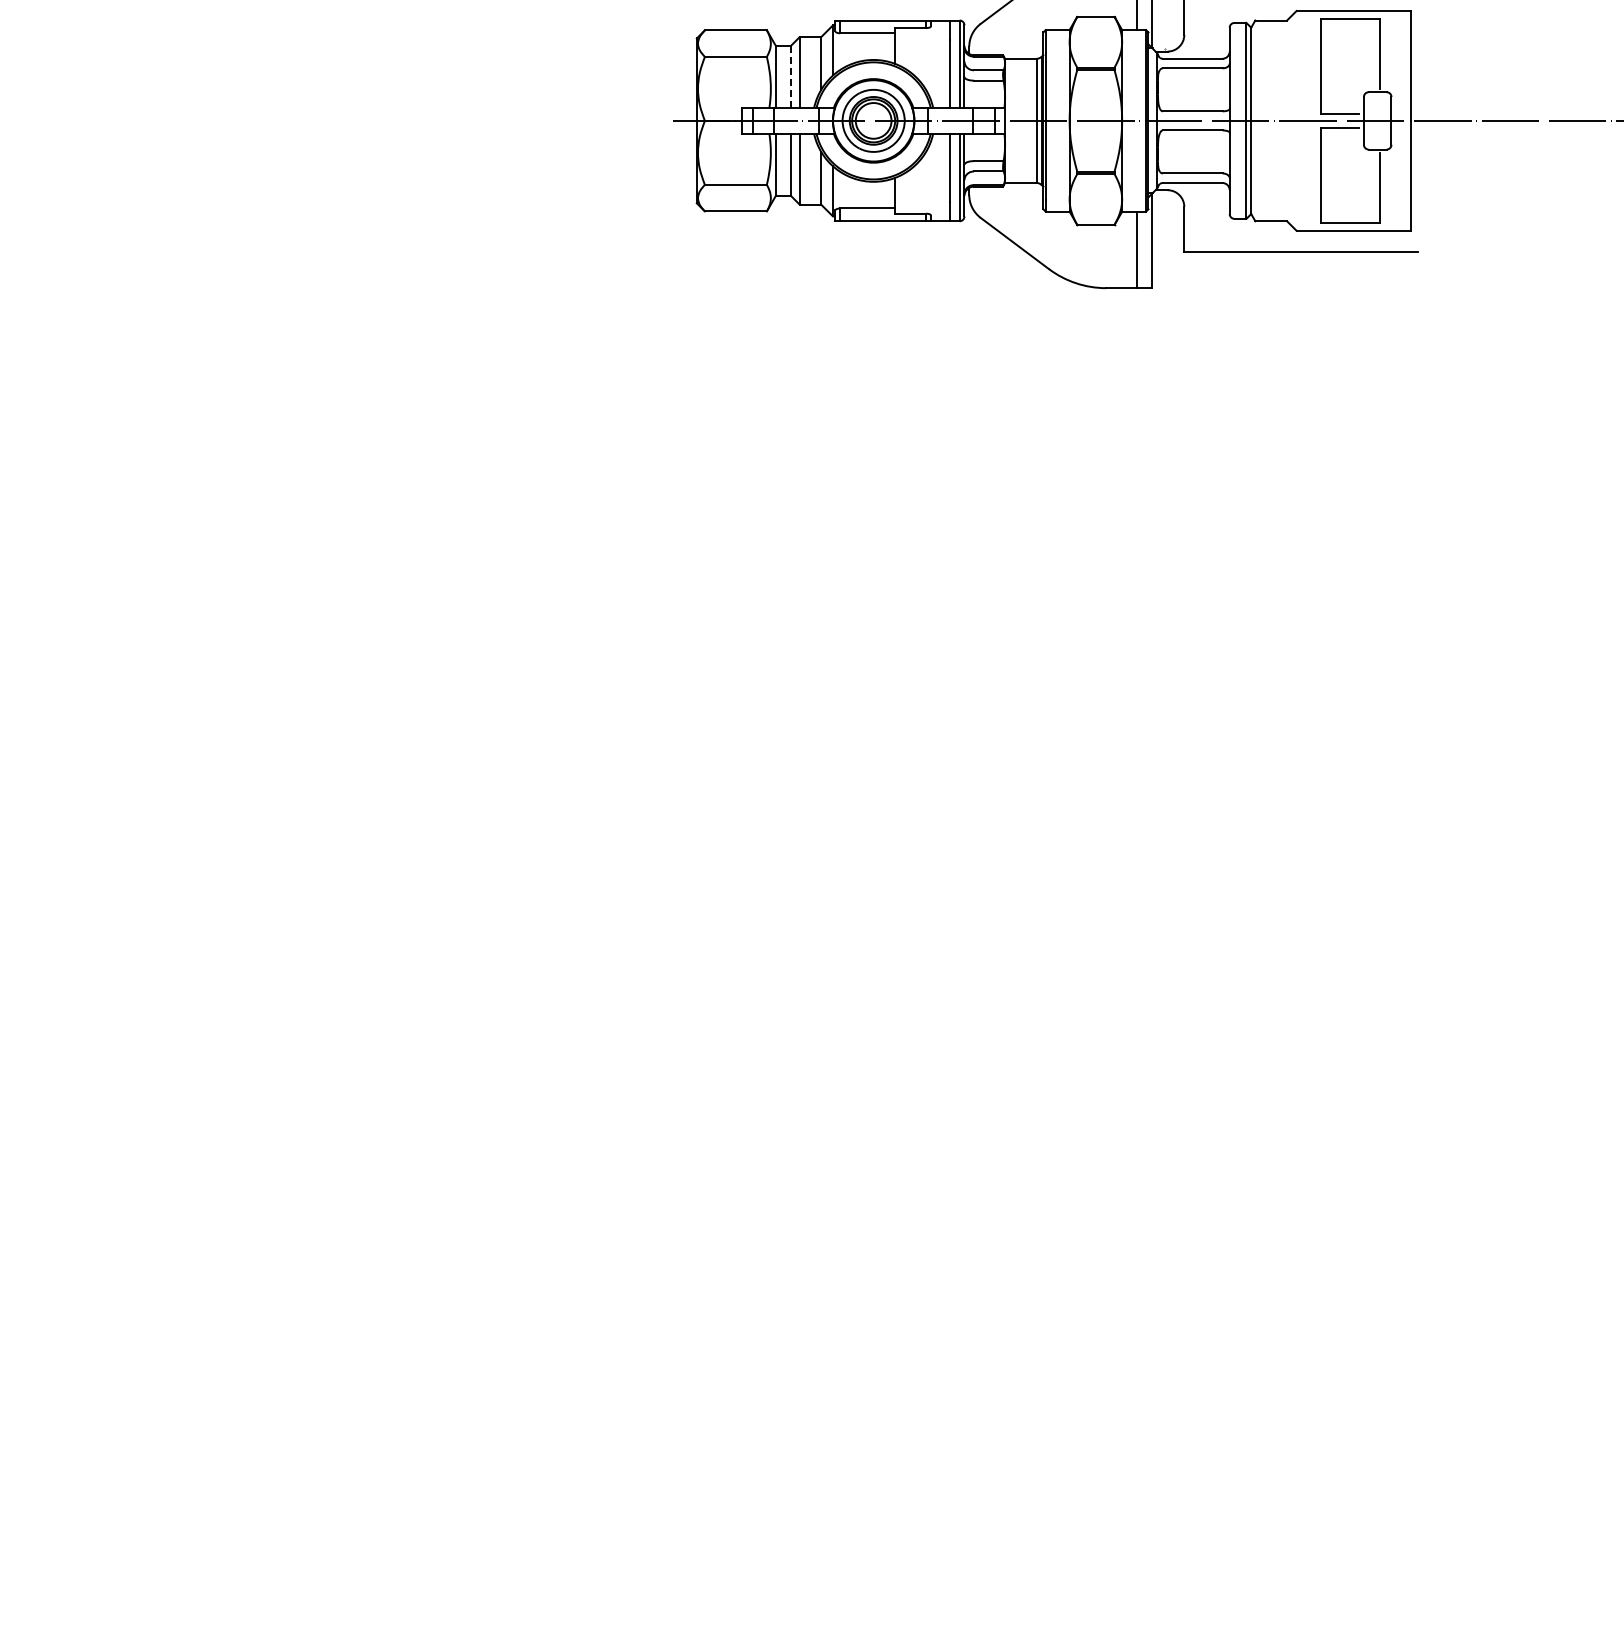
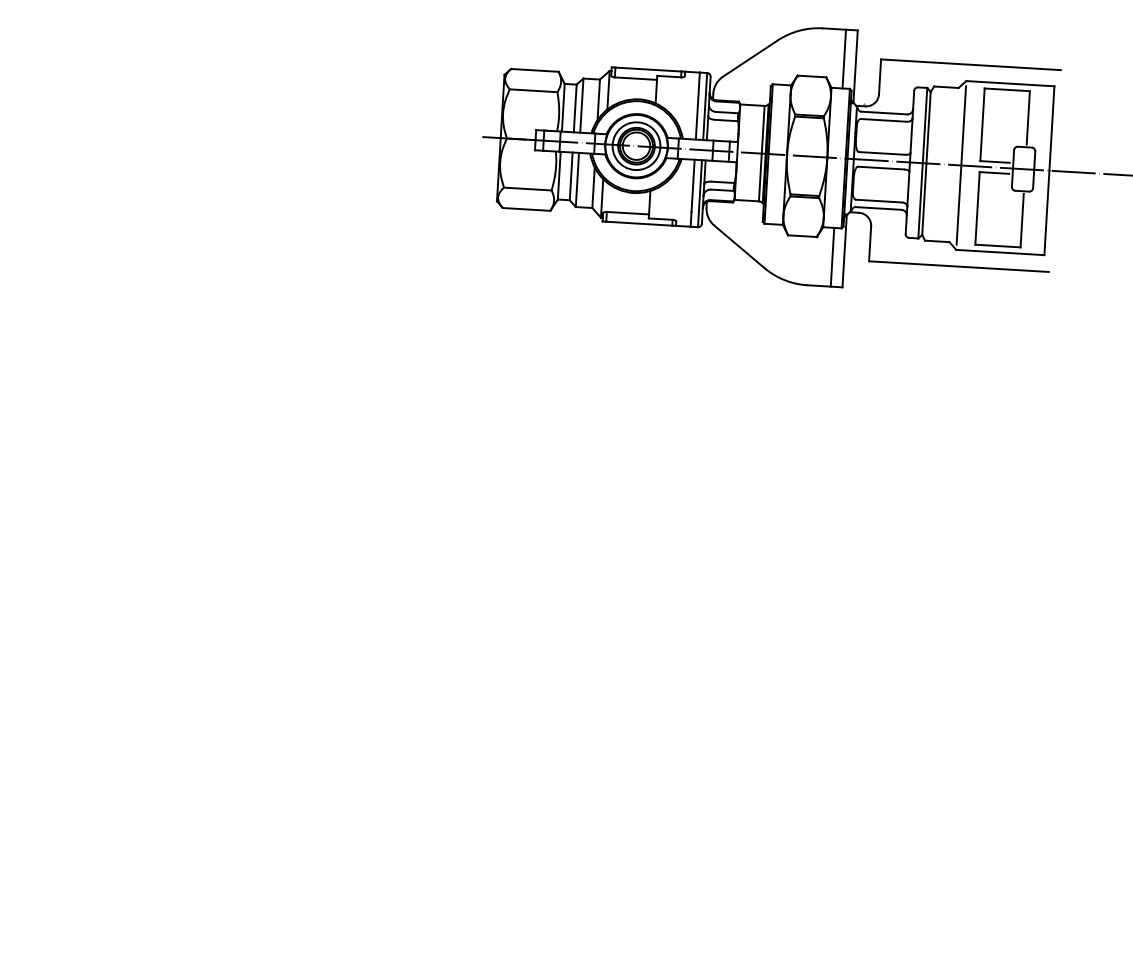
line: (791, 77) -> (575, 109), dashed -> solid
line: (1296, 120) -> (961, 165), added

